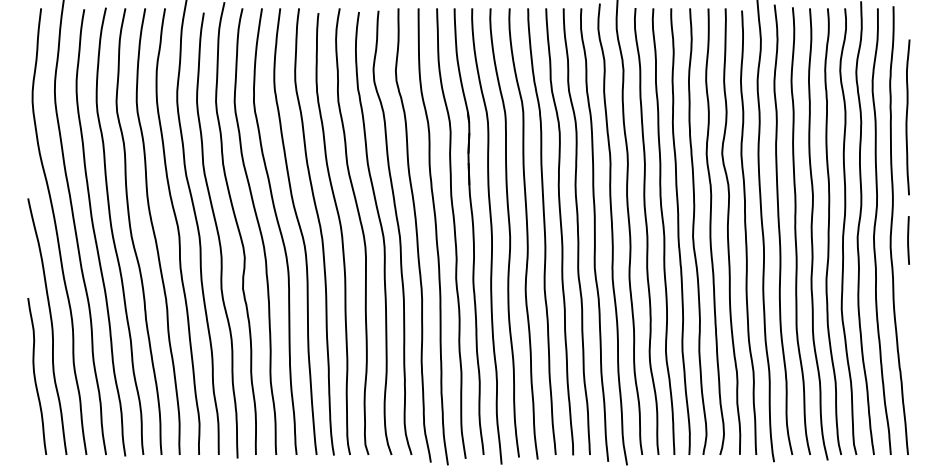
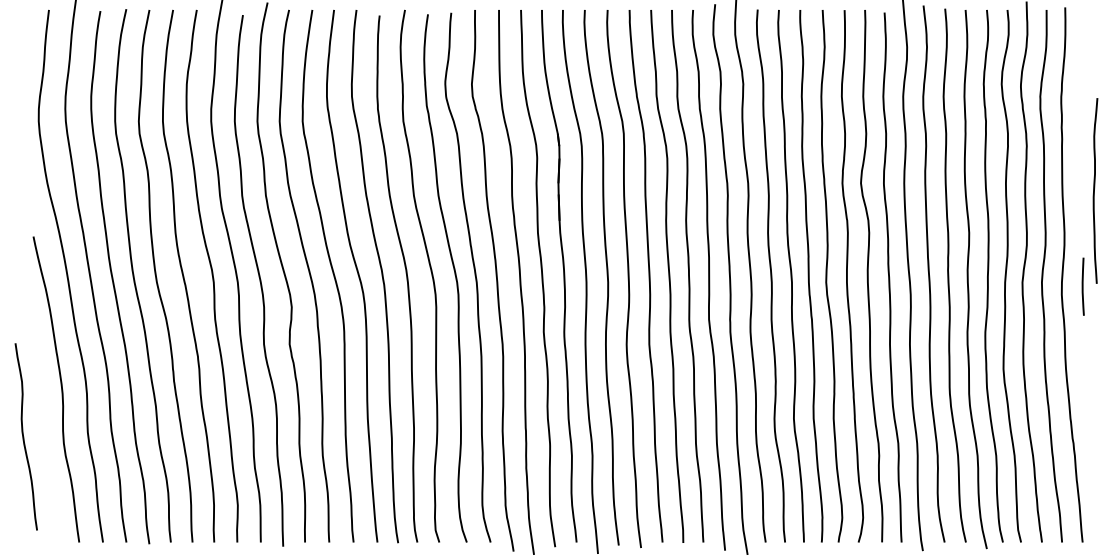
curve: (907, 117) -> (1094, 190), moved
curve: (35, 376) -> (24, 436), moved

